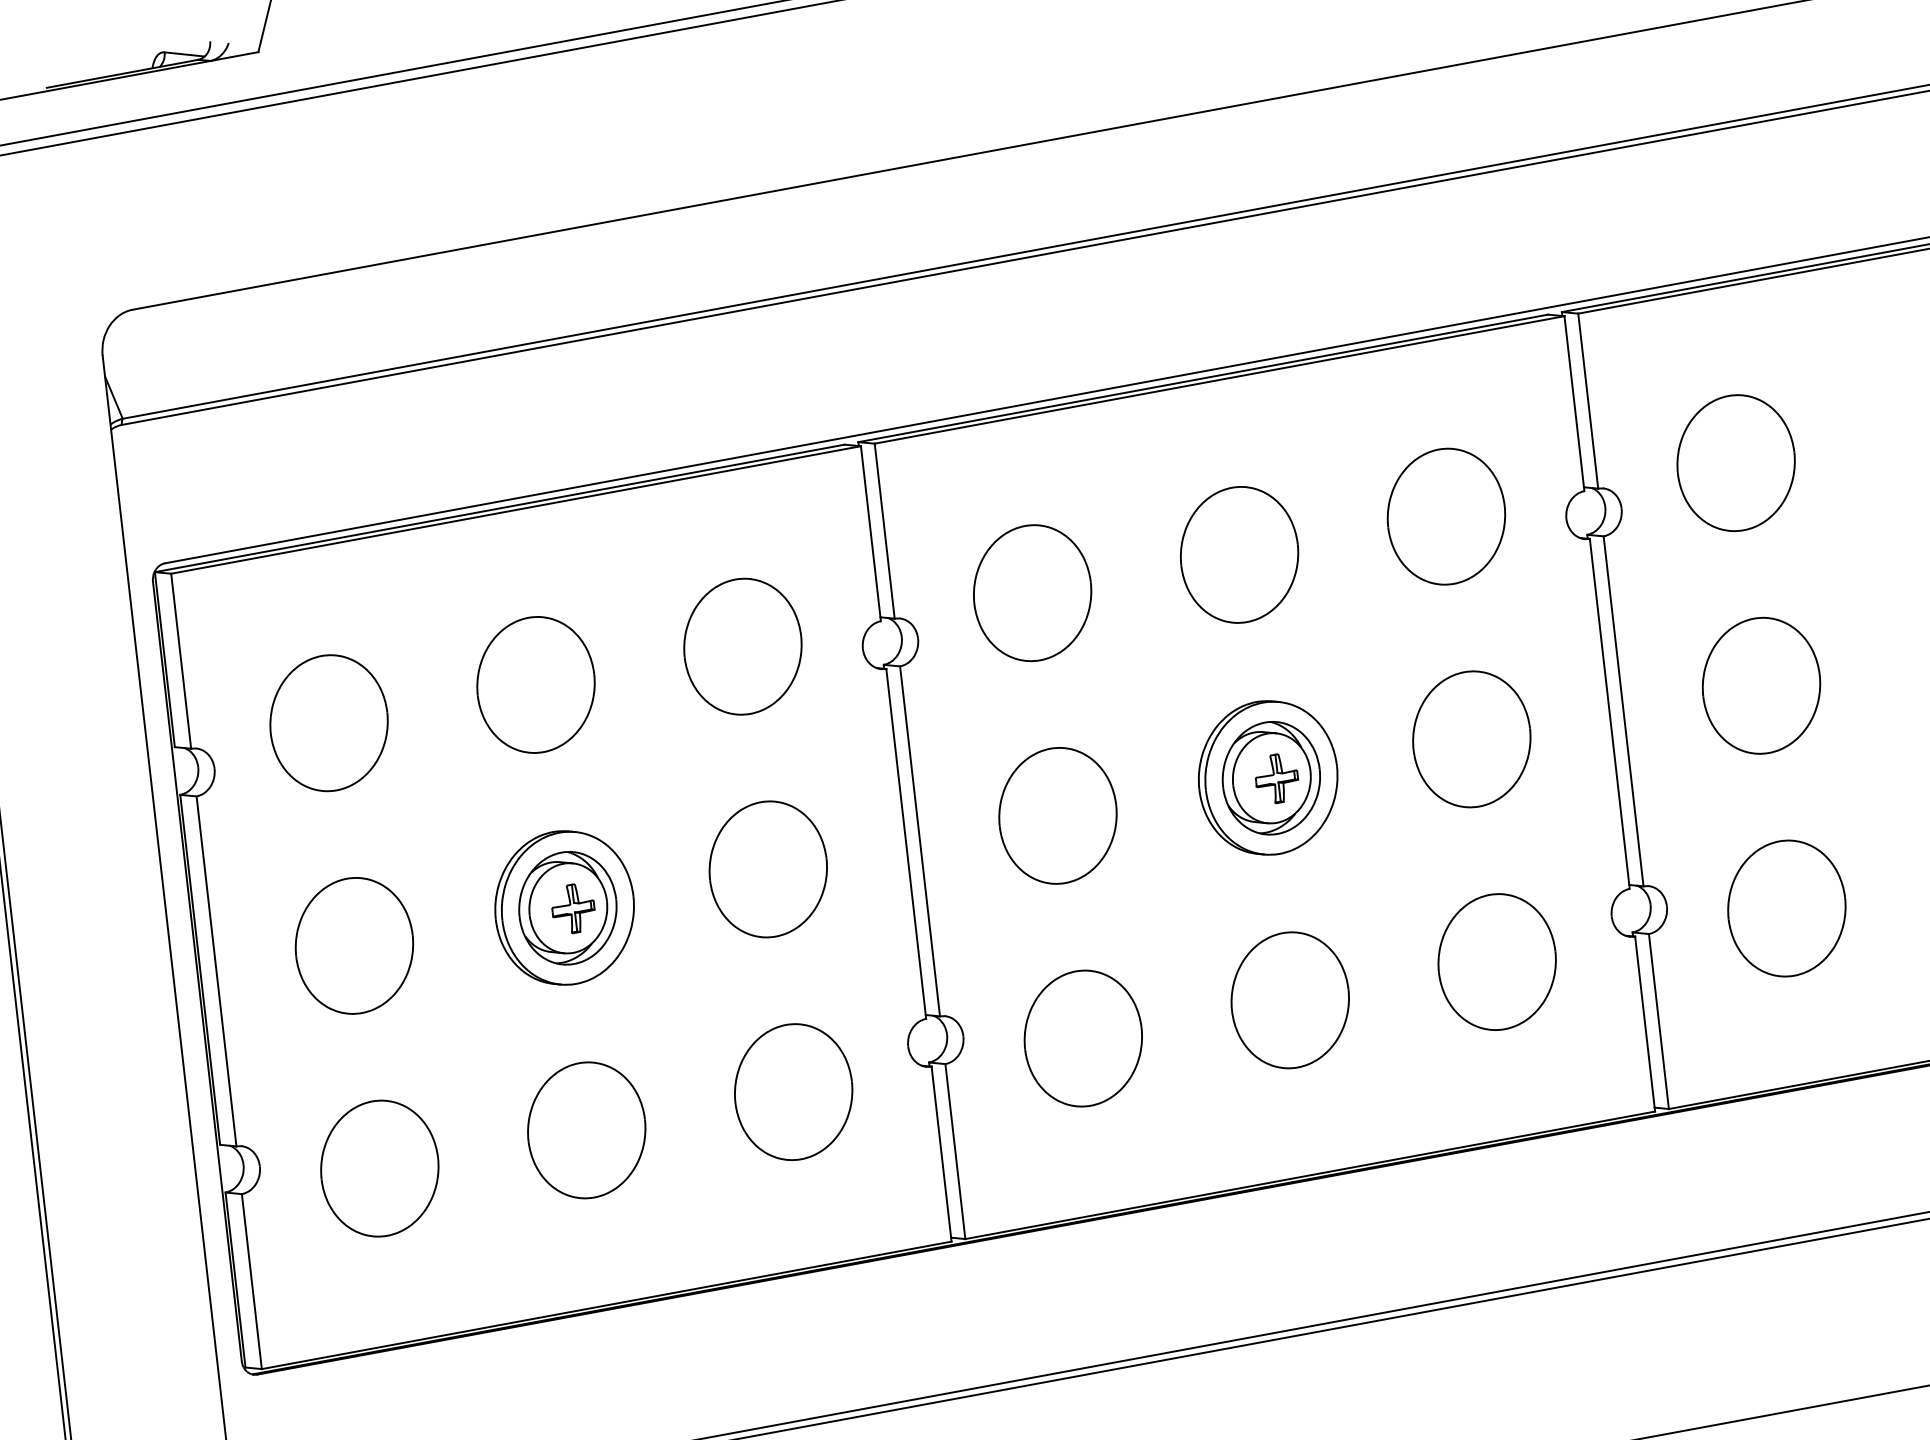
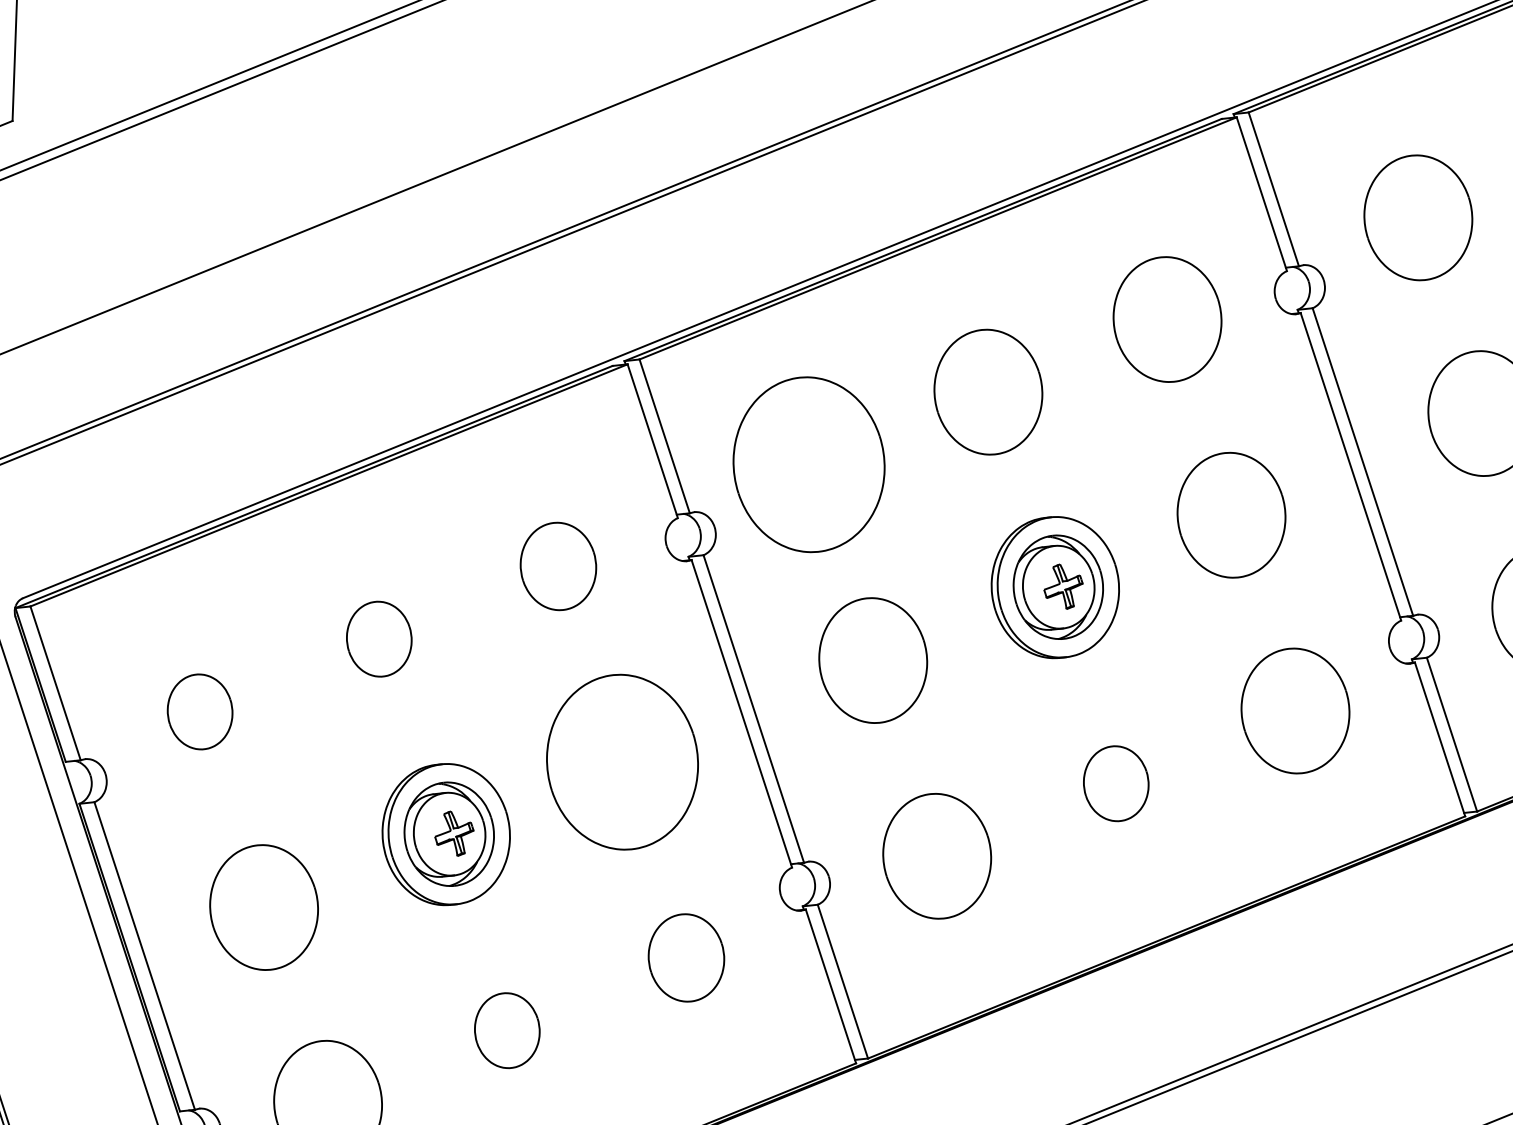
part: (1032, 593) -> (809, 465), size x1.4
part: (742, 646) -> (558, 566), size x0.7
part: (535, 684) -> (378, 638), size x0.6
part: (328, 723) -> (199, 712), size x0.6
part: (767, 869) -> (621, 762), size x1.4
part: (1289, 1000) -> (1115, 783), size x0.6
part: (793, 1091) -> (686, 957), size x0.7
part: (586, 1130) -> (507, 1030), size x0.6

